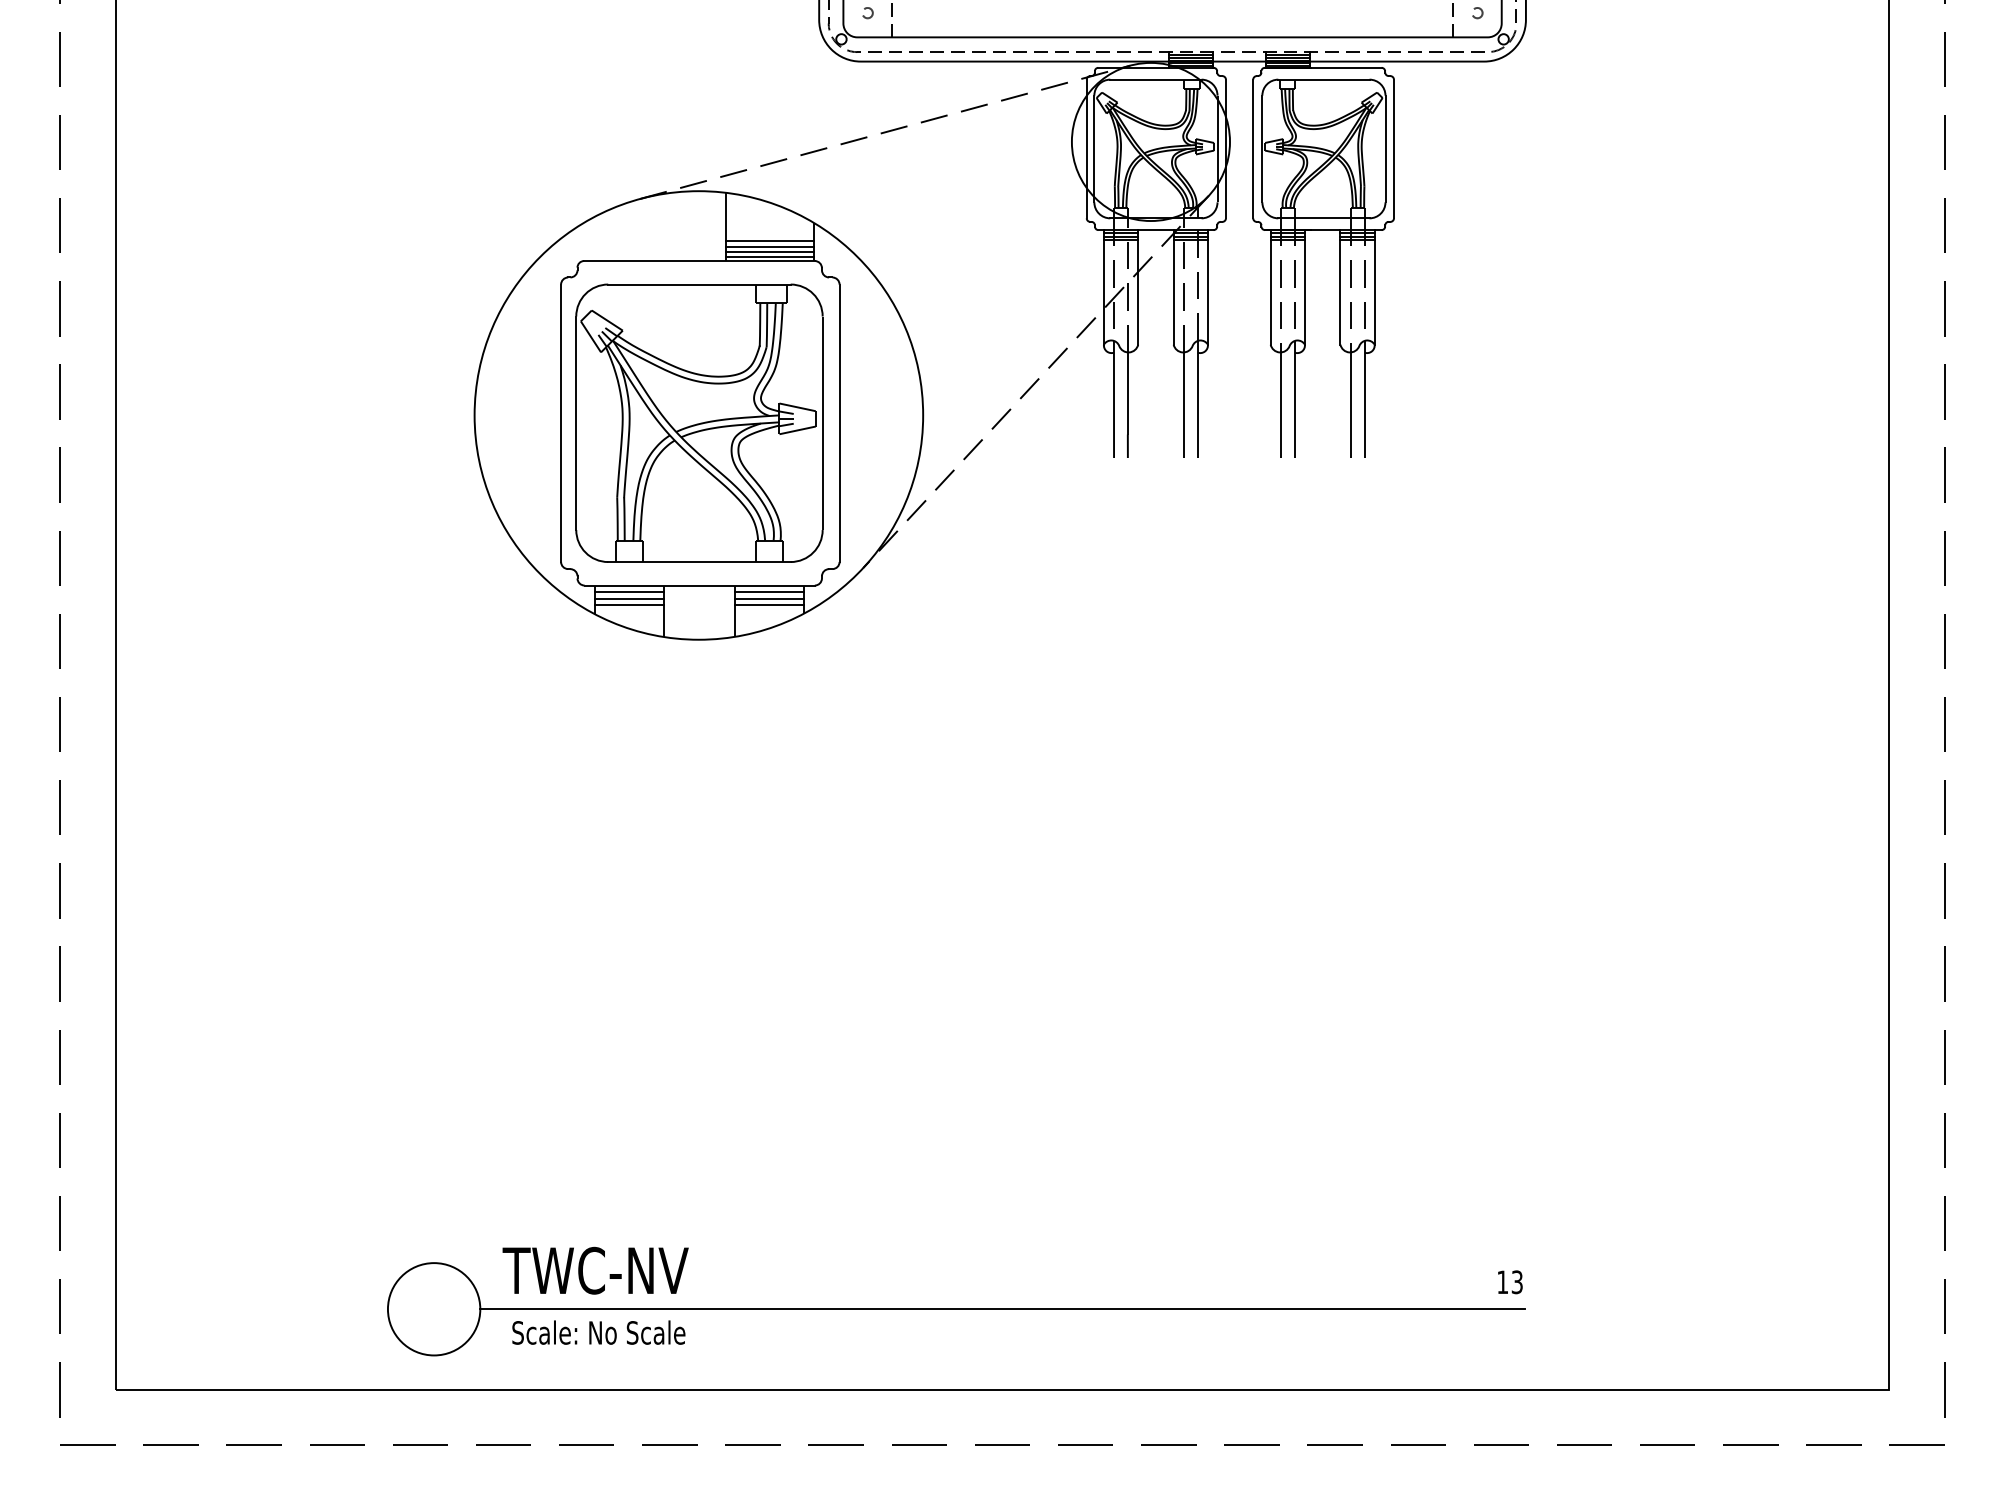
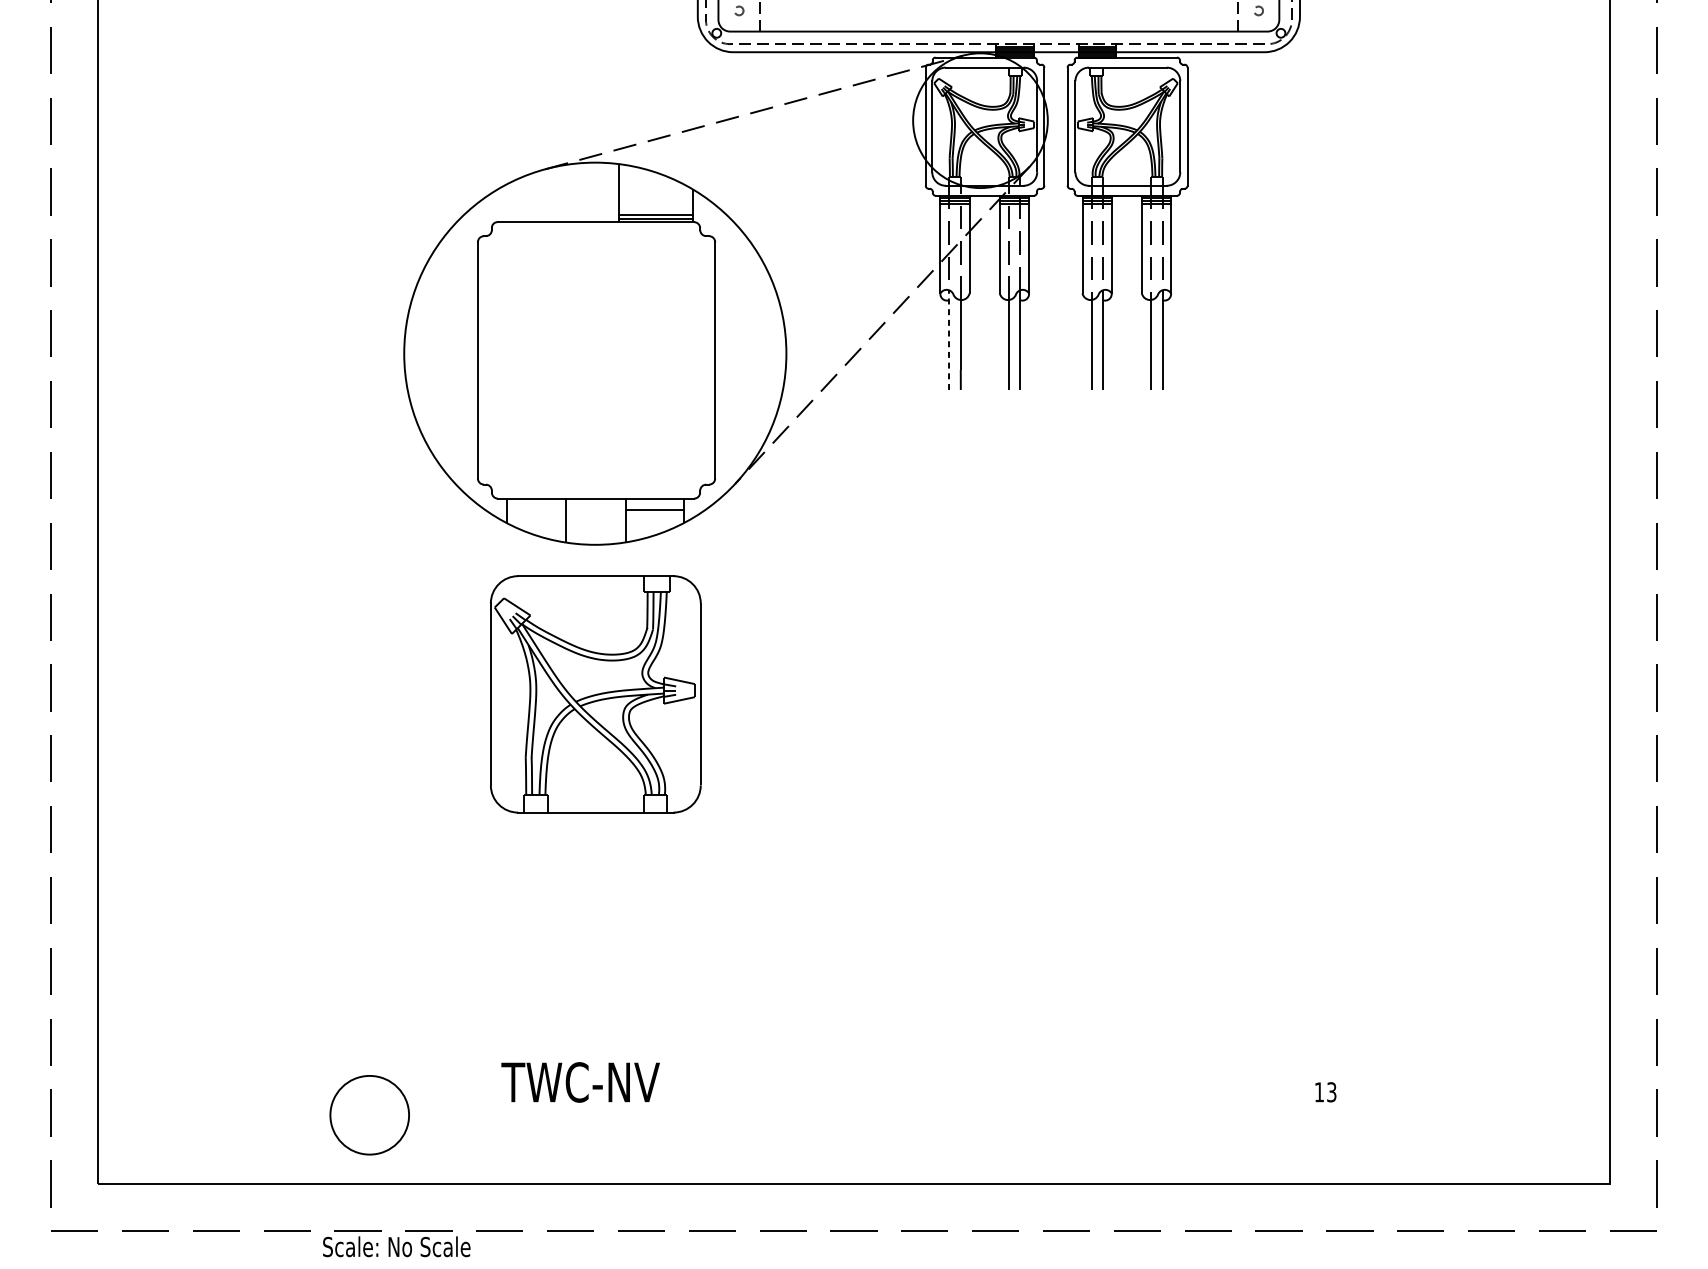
line: (769, 241) -> (655, 205), removed
line: (769, 246) -> (655, 209), removed
line: (1114, 399) -> (949, 340), solid -> dashed
part: (699, 422) -> (595, 693), moved
line: (629, 591) -> (536, 503), removed
line: (768, 591) -> (654, 503), removed
line: (629, 598) -> (536, 509), removed
line: (629, 604) -> (536, 514), removed
line: (768, 604) -> (654, 514), removed
text: (595, 1270) -> (580, 1082), moved
text: (1510, 1282) -> (1326, 1092), moved
line: (1002, 1309) -> (854, 1115), removed
text: (598, 1332) -> (396, 1246), moved

